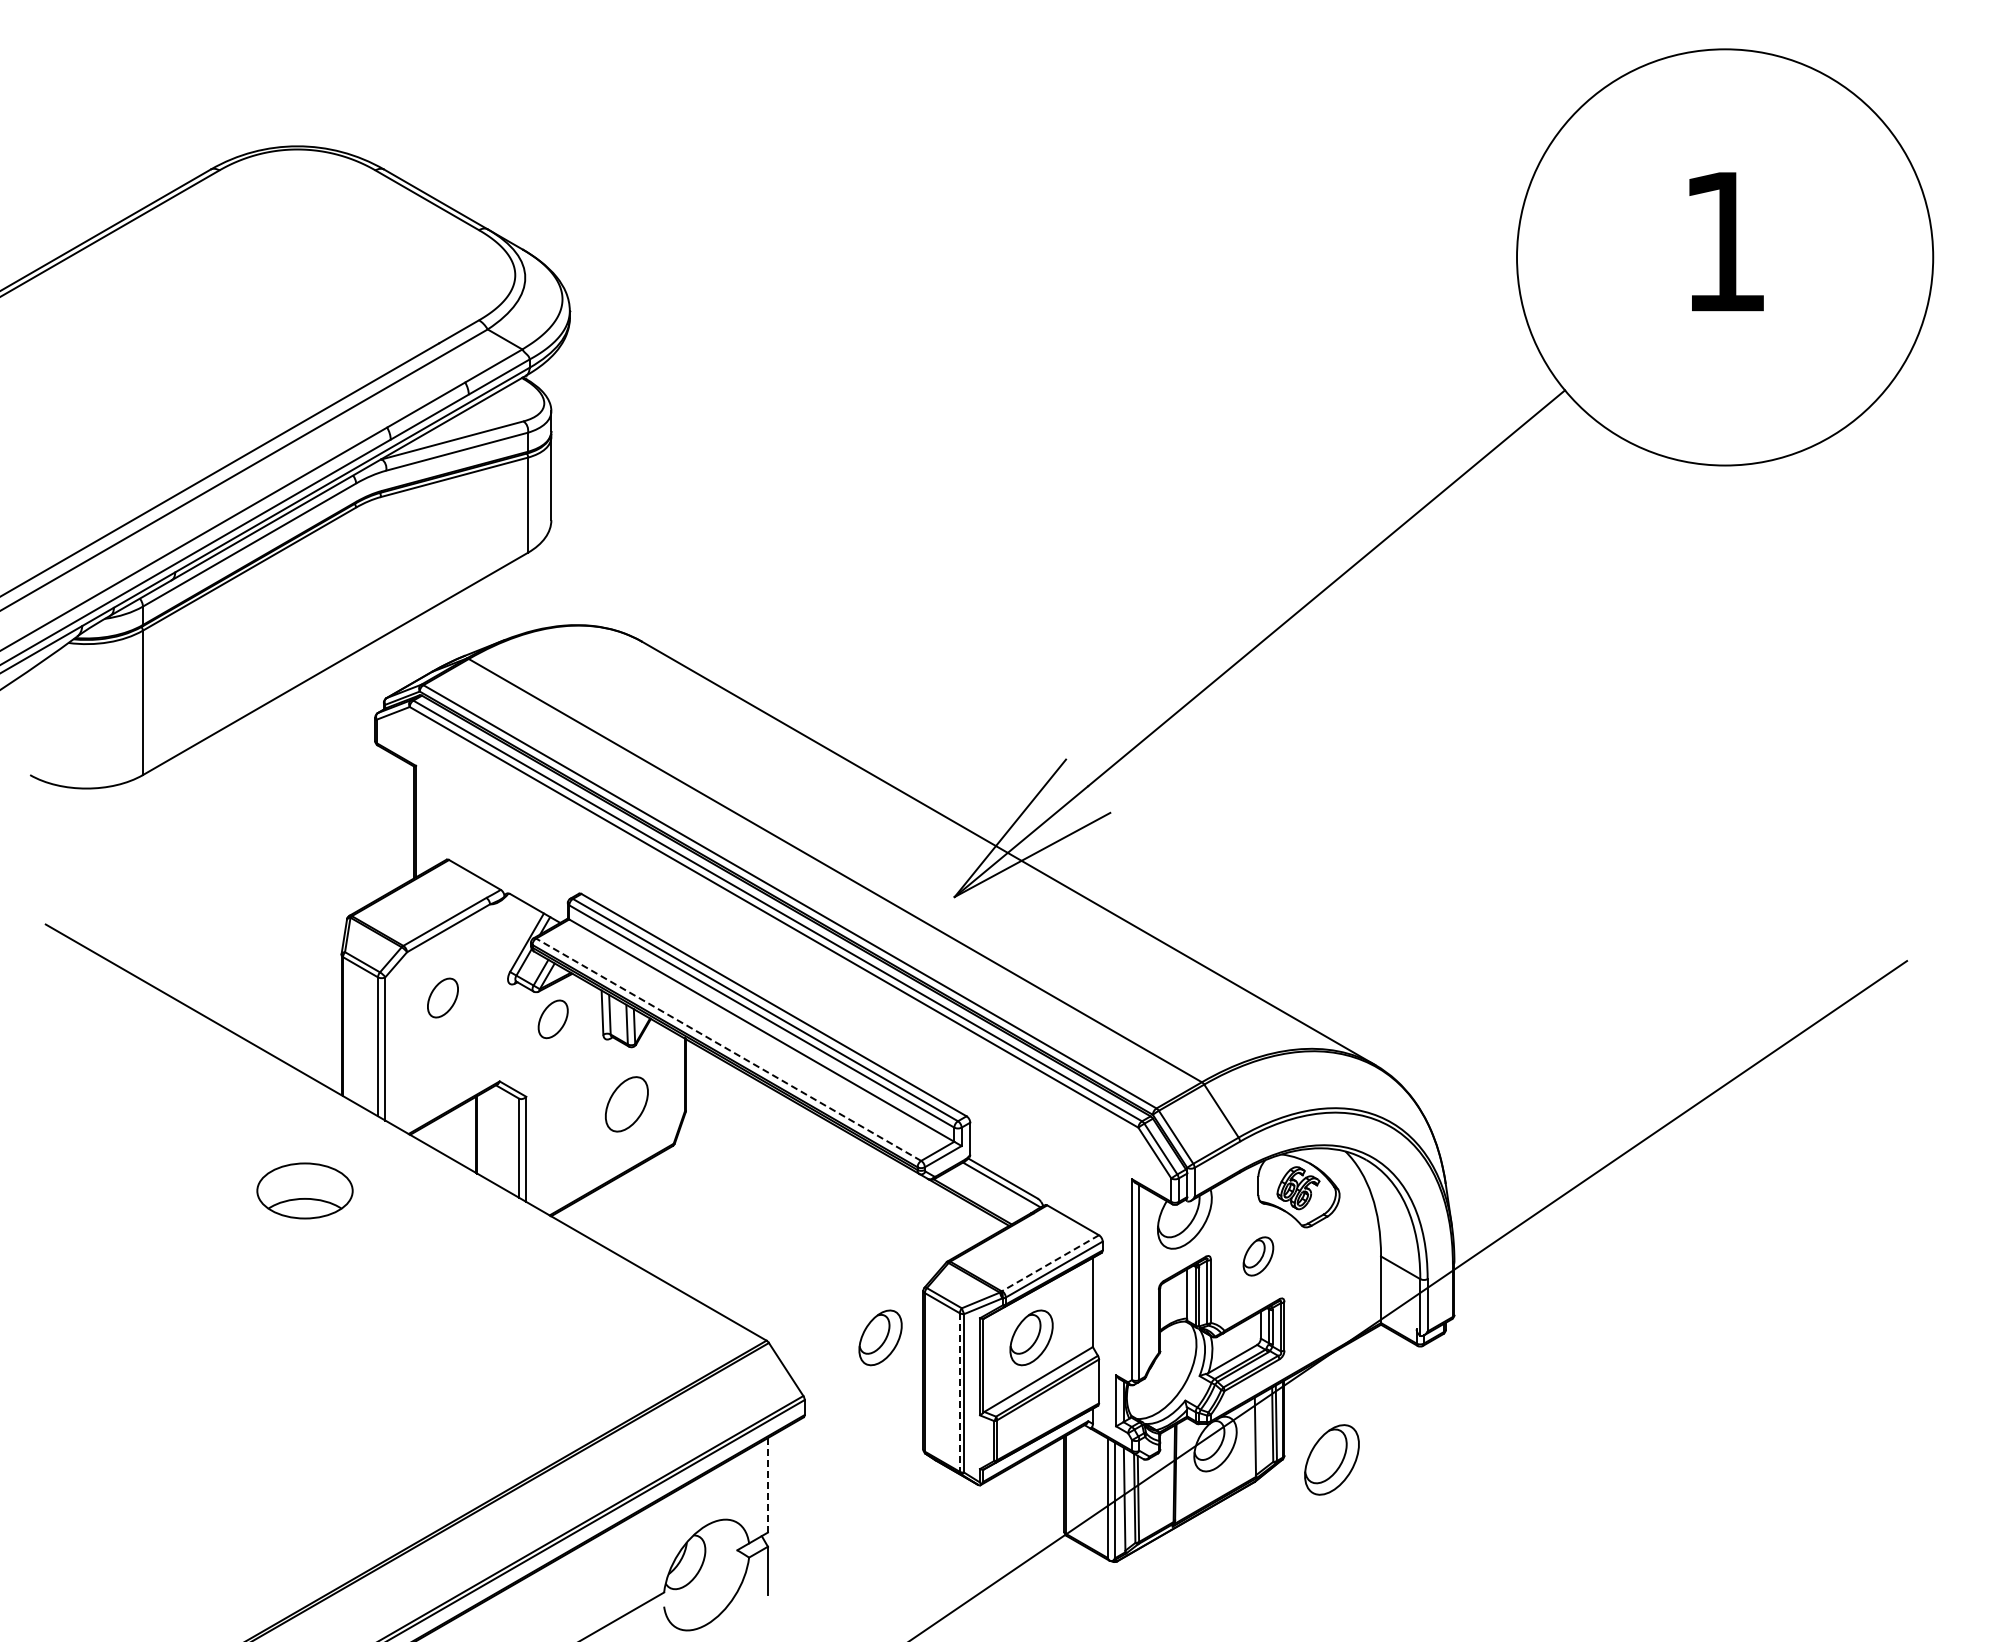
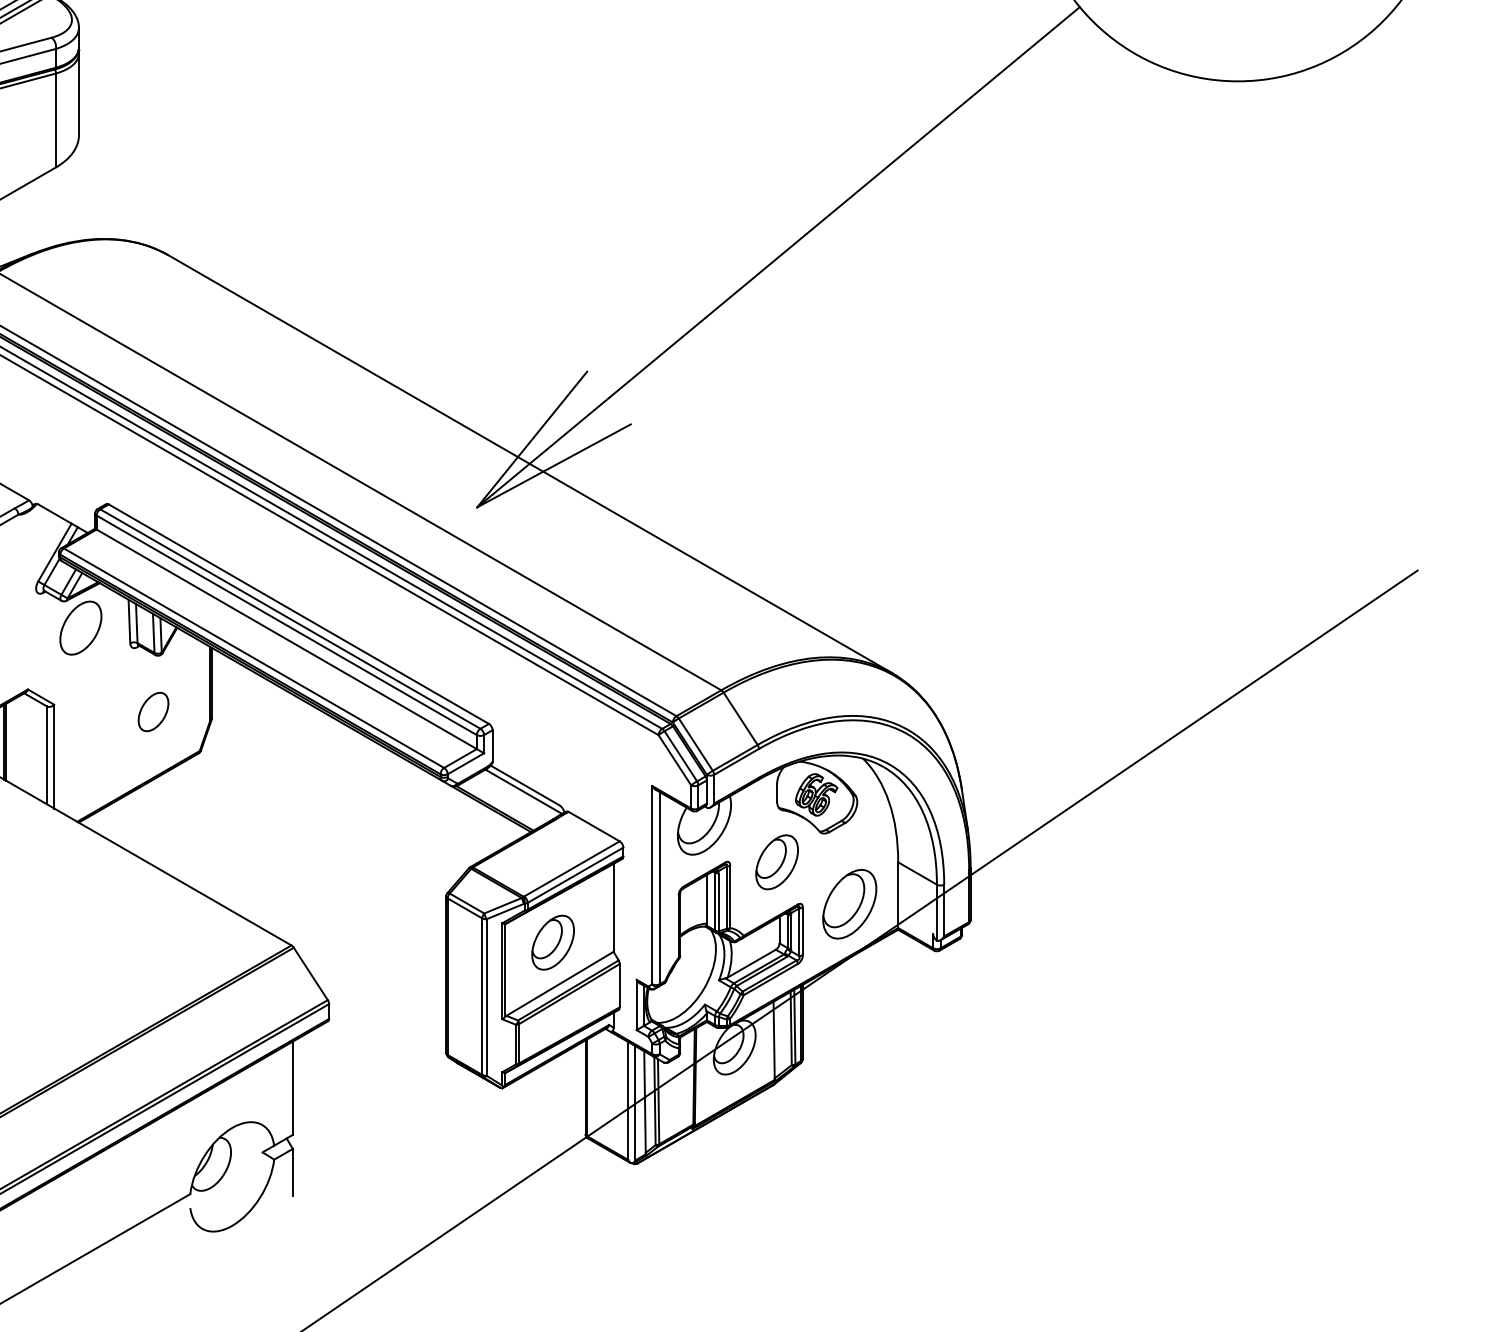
part: (552, 1019) -> (80, 628), size x1.43
line: (728, 1049) -> (253, 657), dashed -> solid
part: (626, 1103) -> (153, 711), size x0.71
part: (1258, 1256) -> (777, 862), size x1.43
line: (1050, 1263) -> (571, 869), dashed -> solid
part: (880, 1337) -> (403, 942), removed
line: (959, 1393) -> (481, 997), dashed -> solid
part: (1331, 1459) -> (849, 903), moved
line: (767, 1485) -> (292, 1088), dashed -> solid

